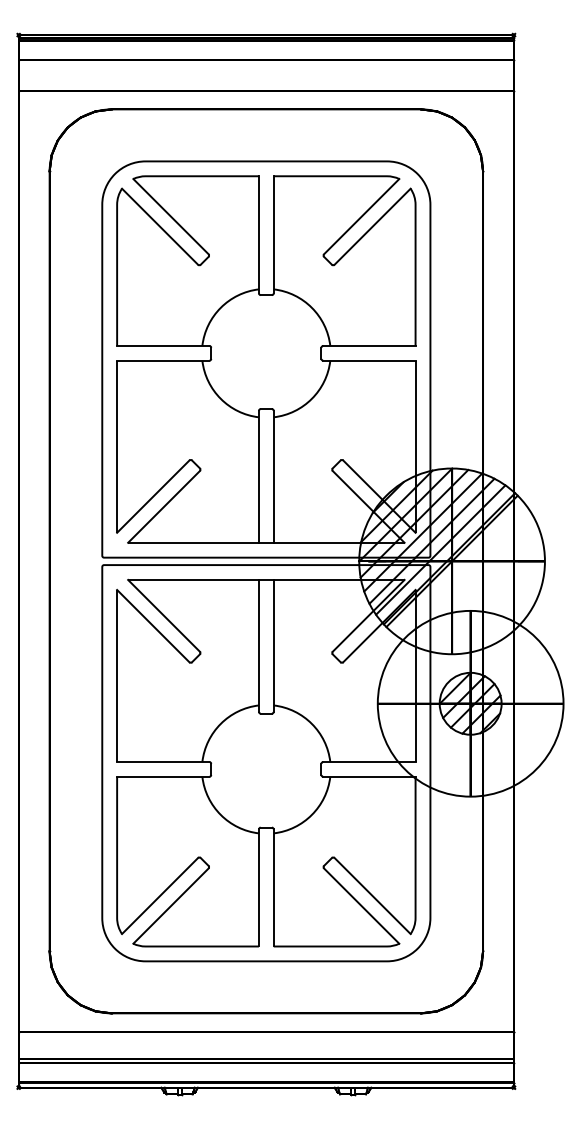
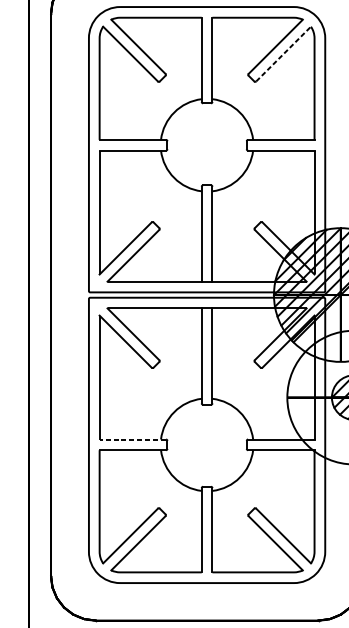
line: (372, 226) -> (283, 53), solid -> dashed
line: (162, 761) -> (132, 439), solid -> dashed

